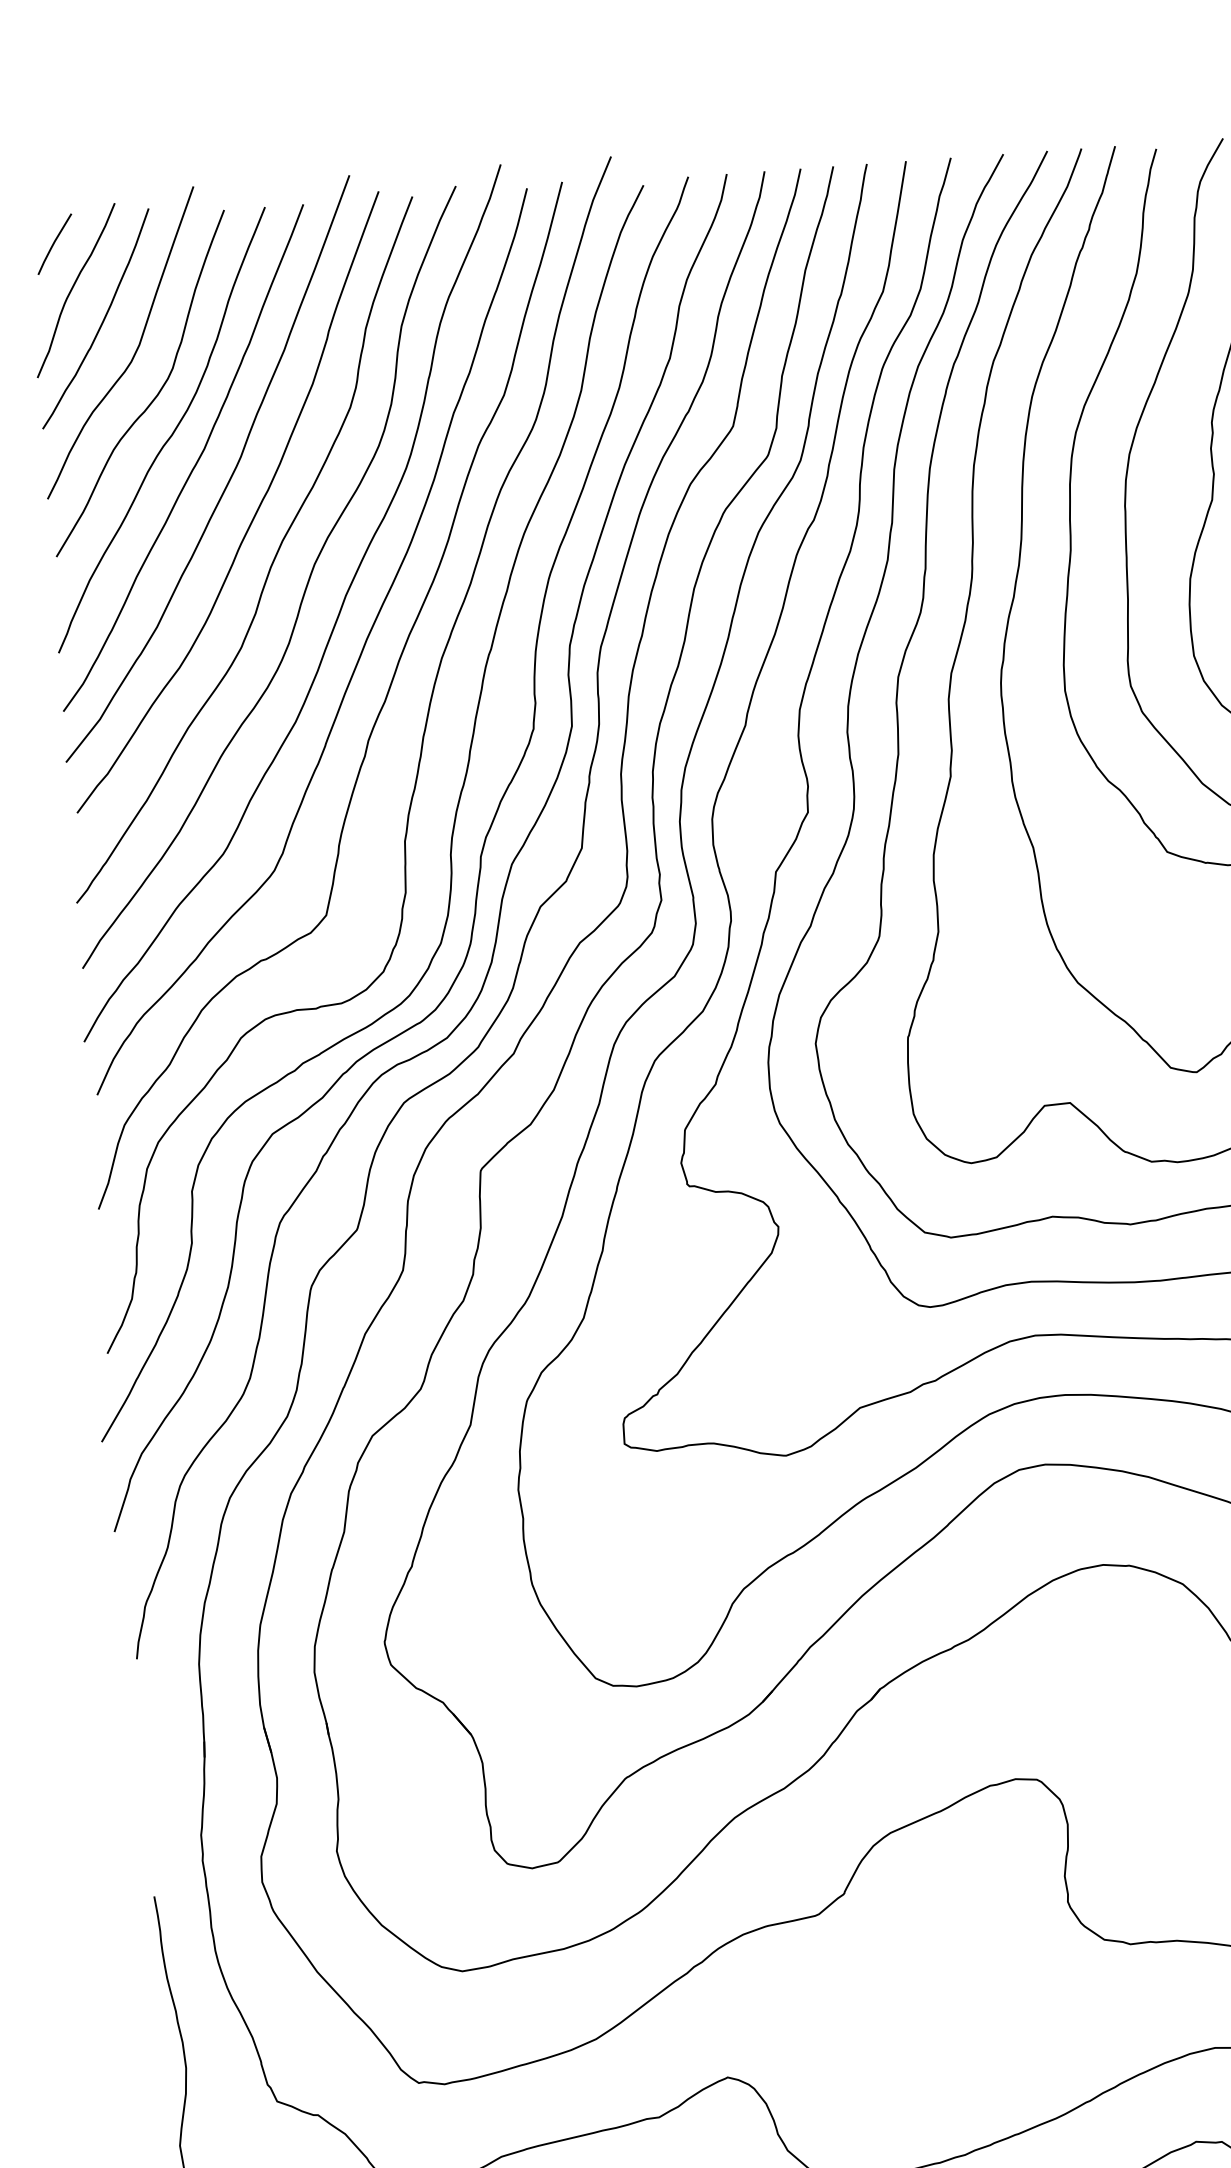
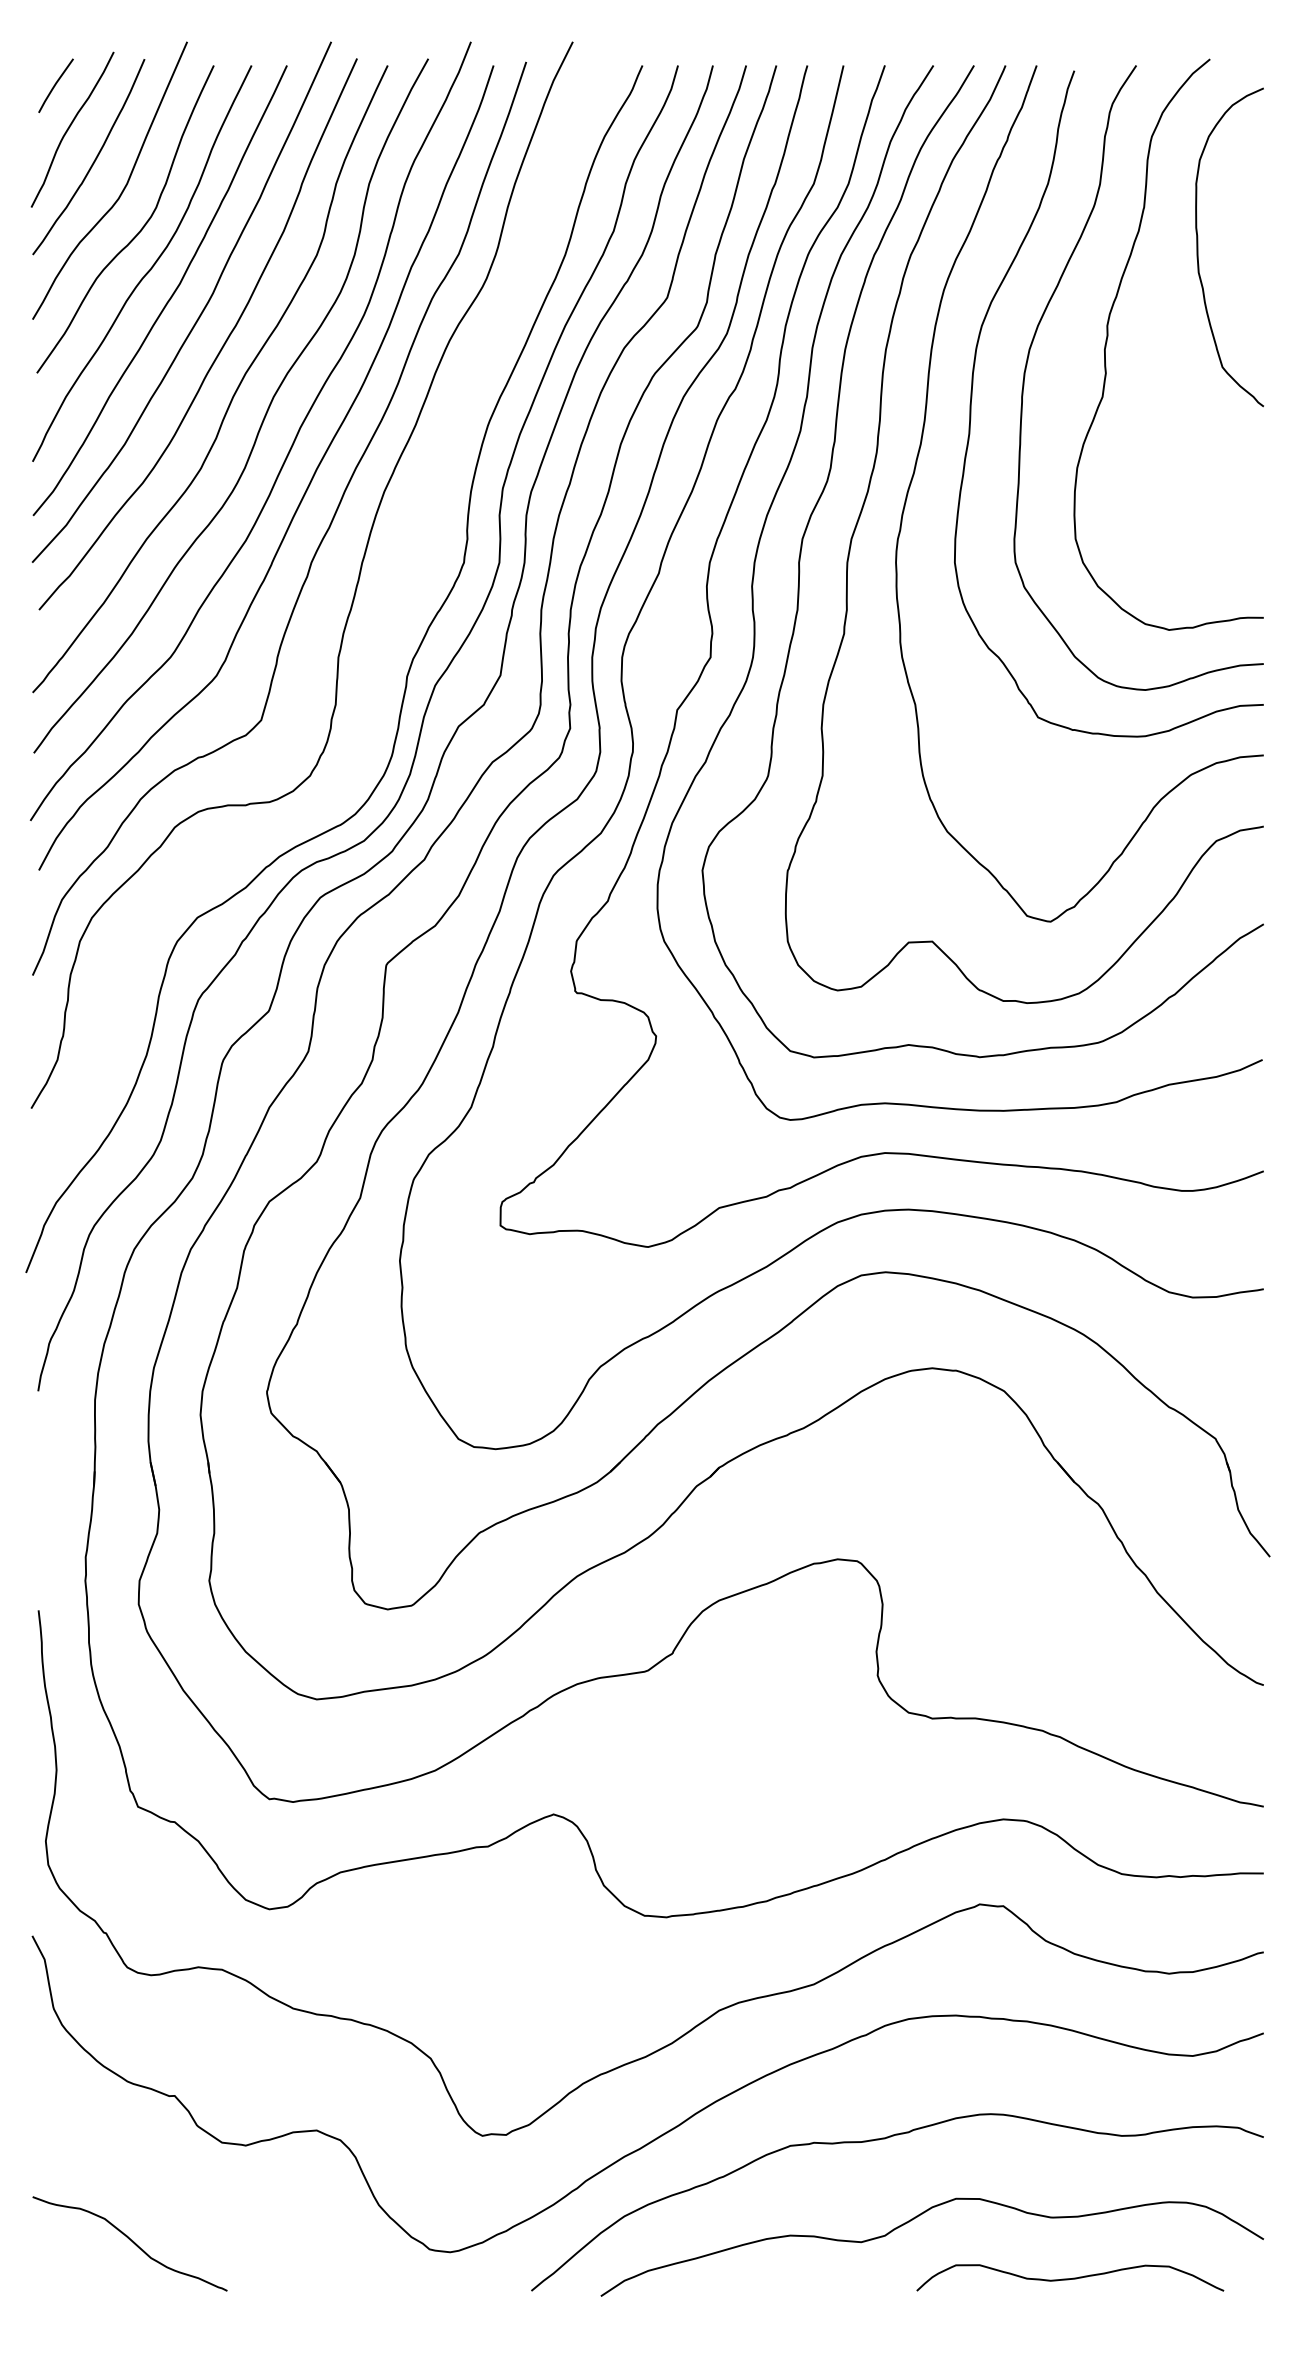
curve: (452, 829) -> (382, 649), removed

